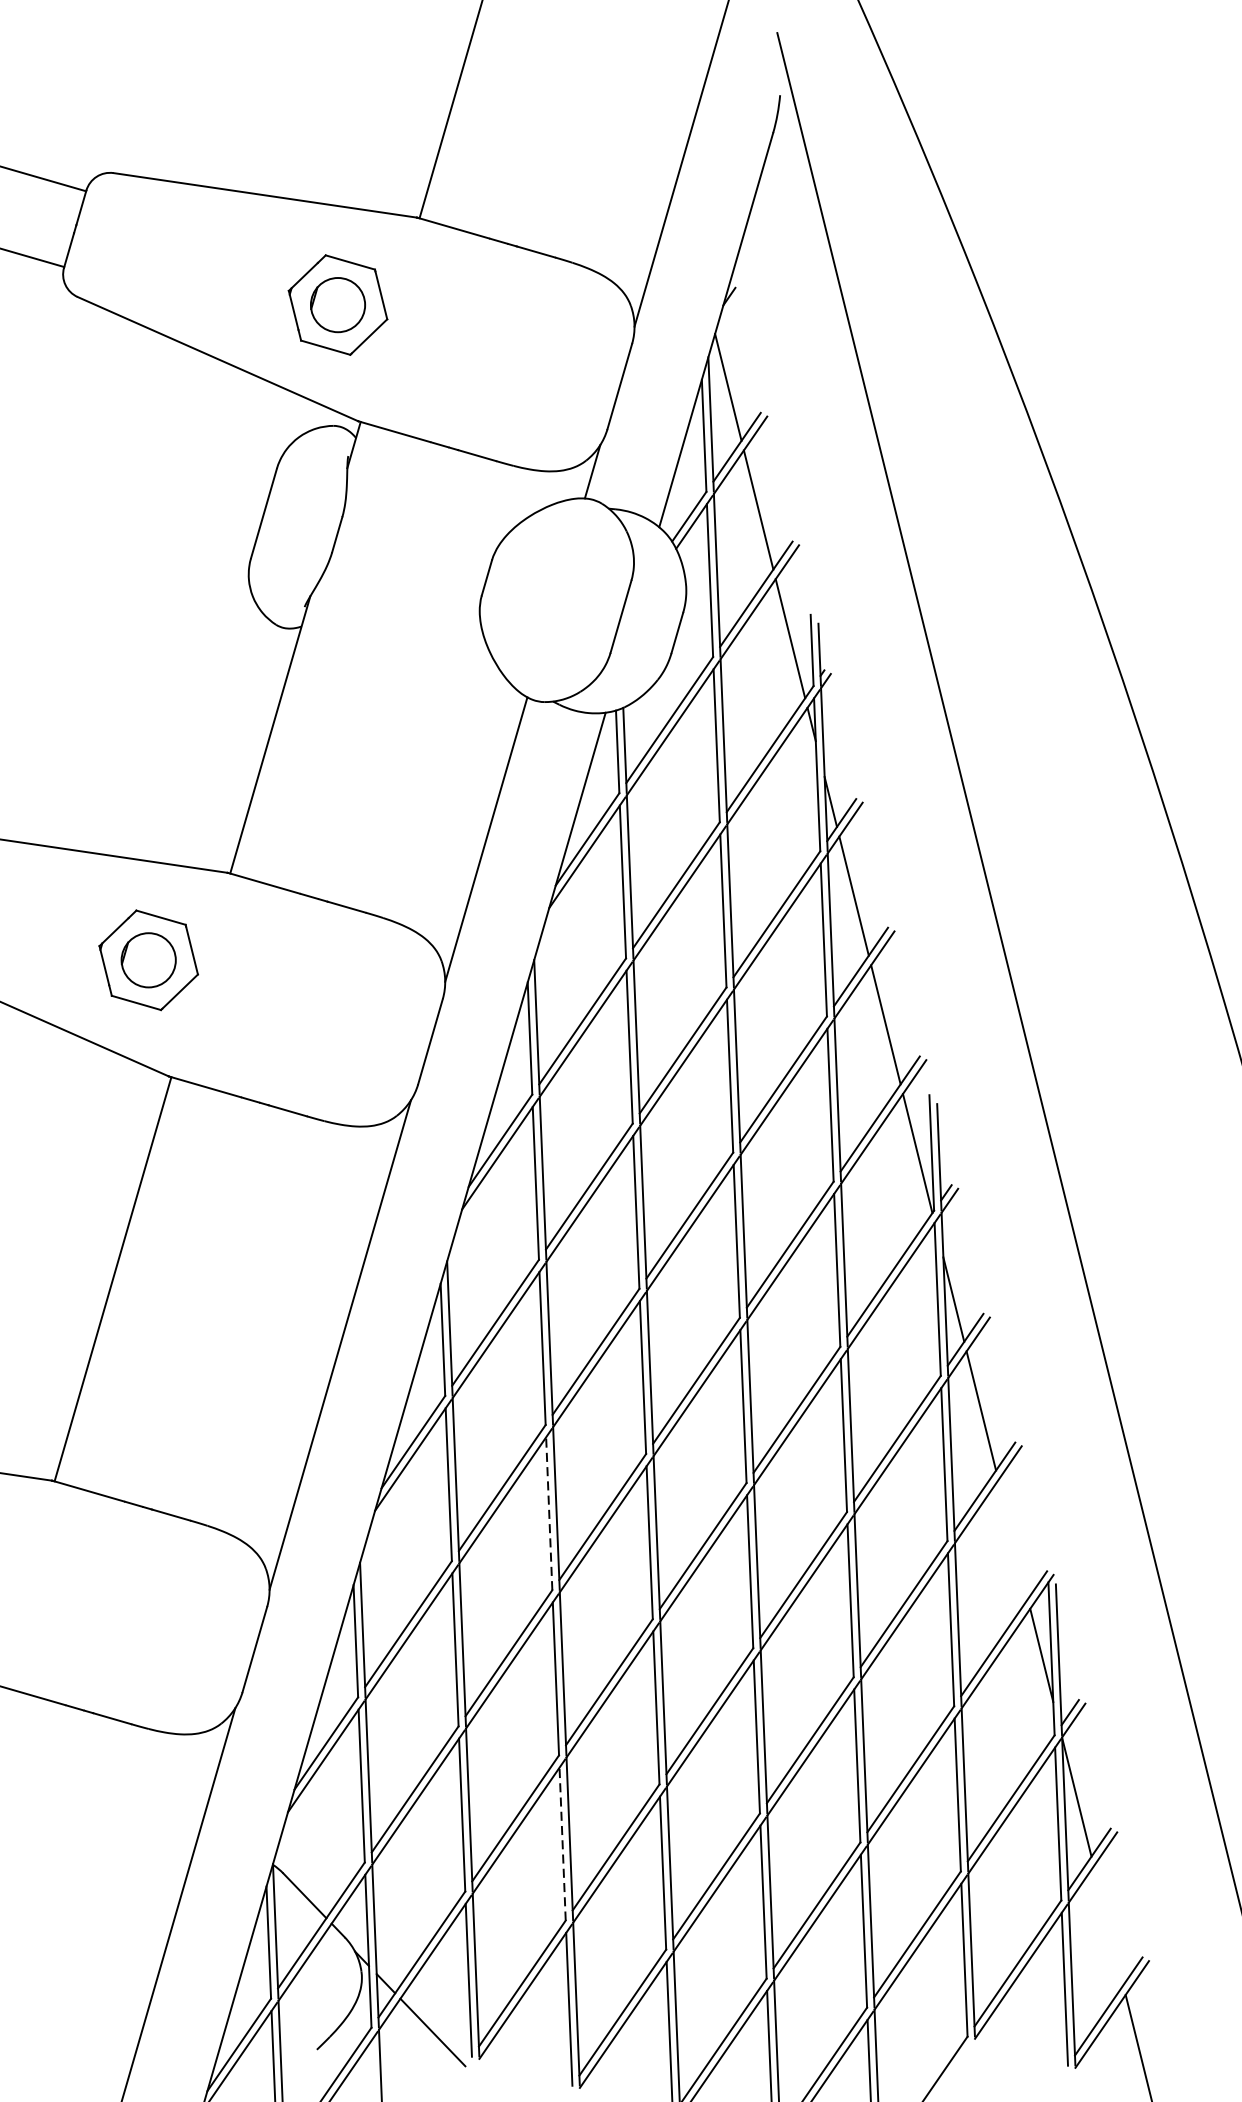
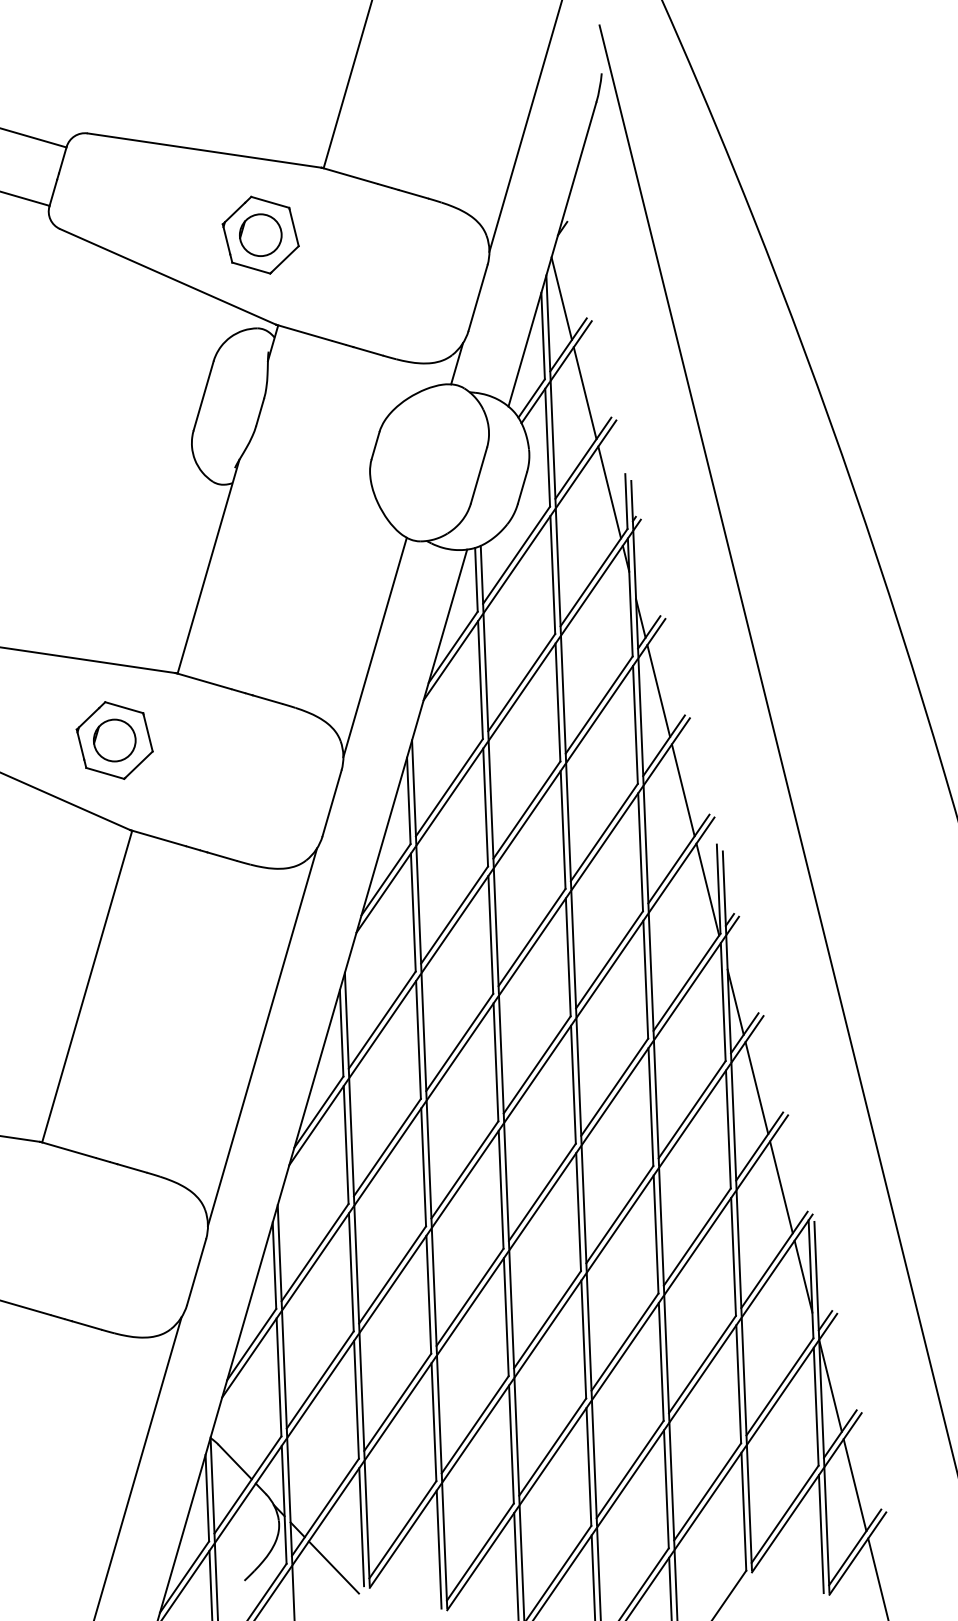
line: (549, 1512) -> (423, 1166), dashed -> solid
line: (1013, 1539) -> (781, 1187), added
line: (562, 1843) -> (433, 1421), dashed -> solid
line: (1107, 1926) -> (854, 1485), added

